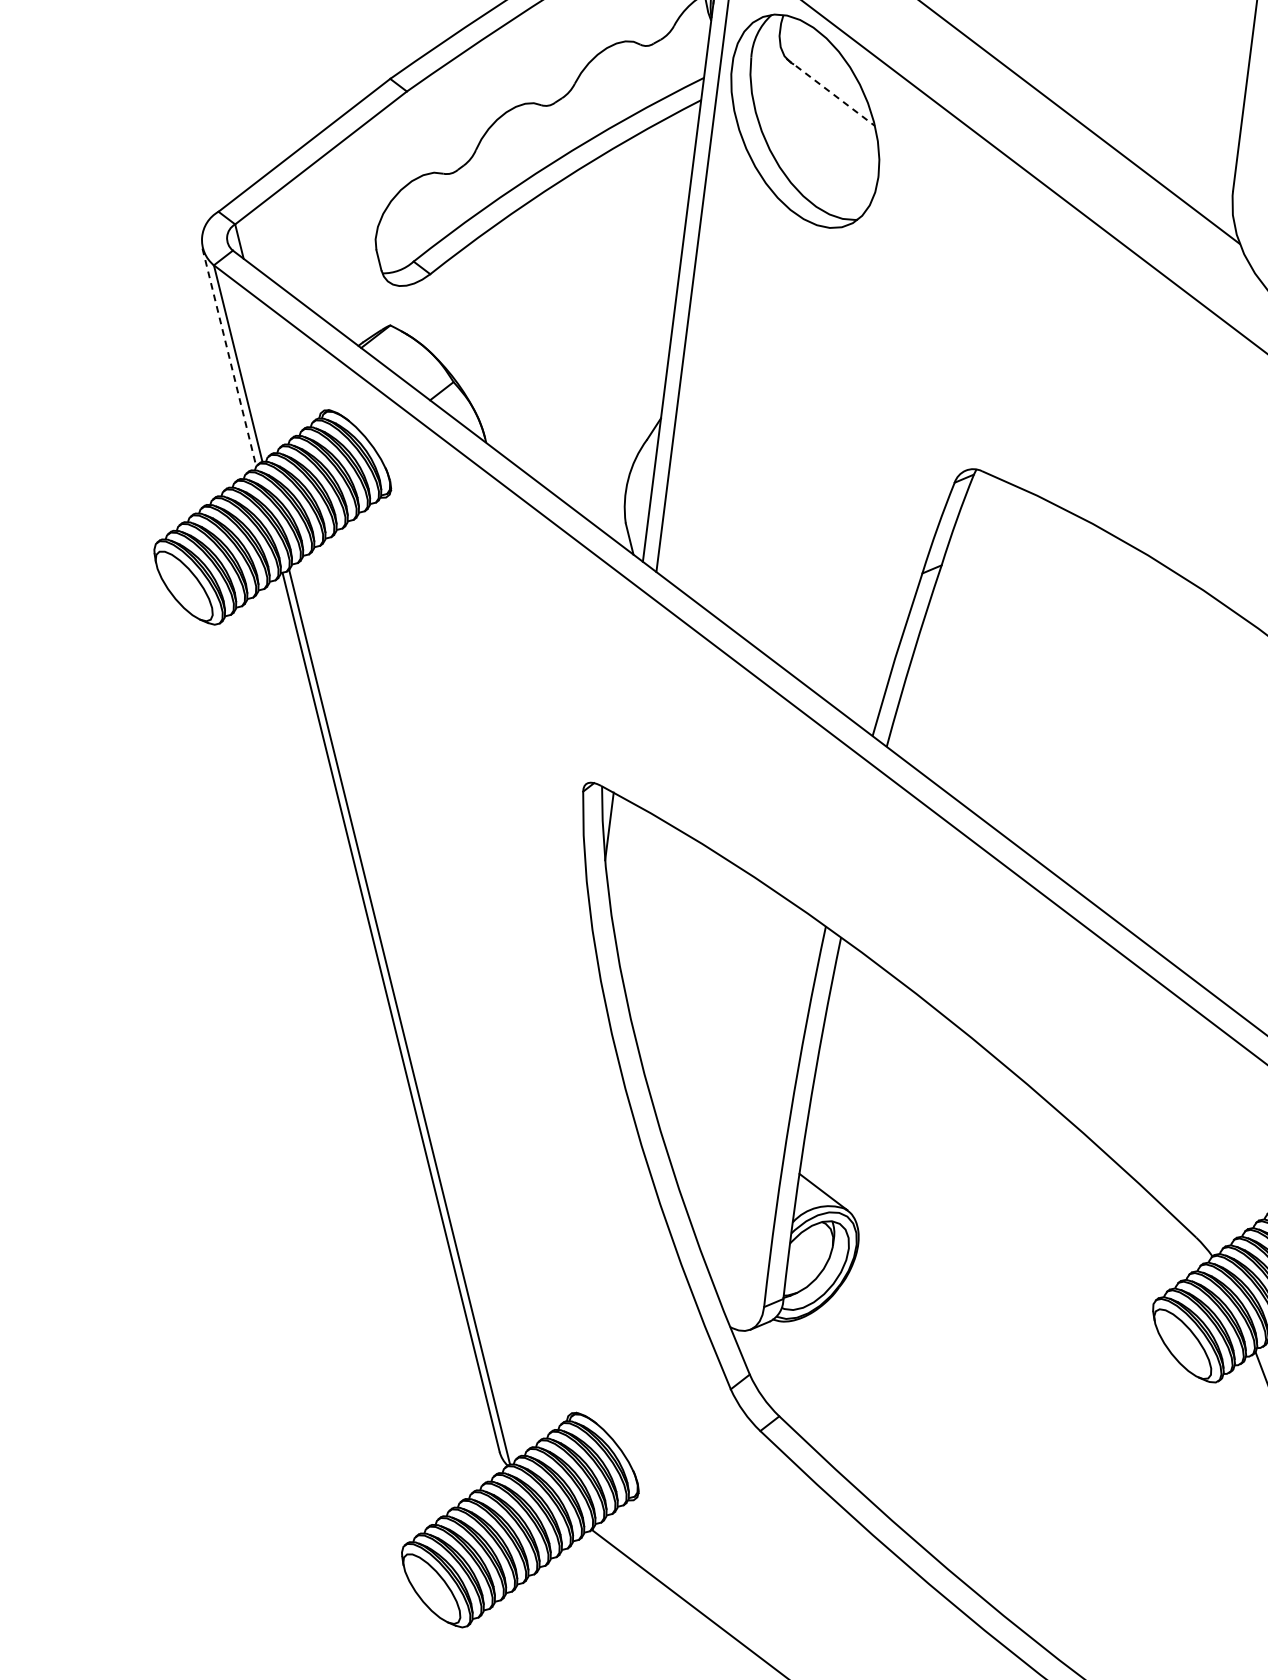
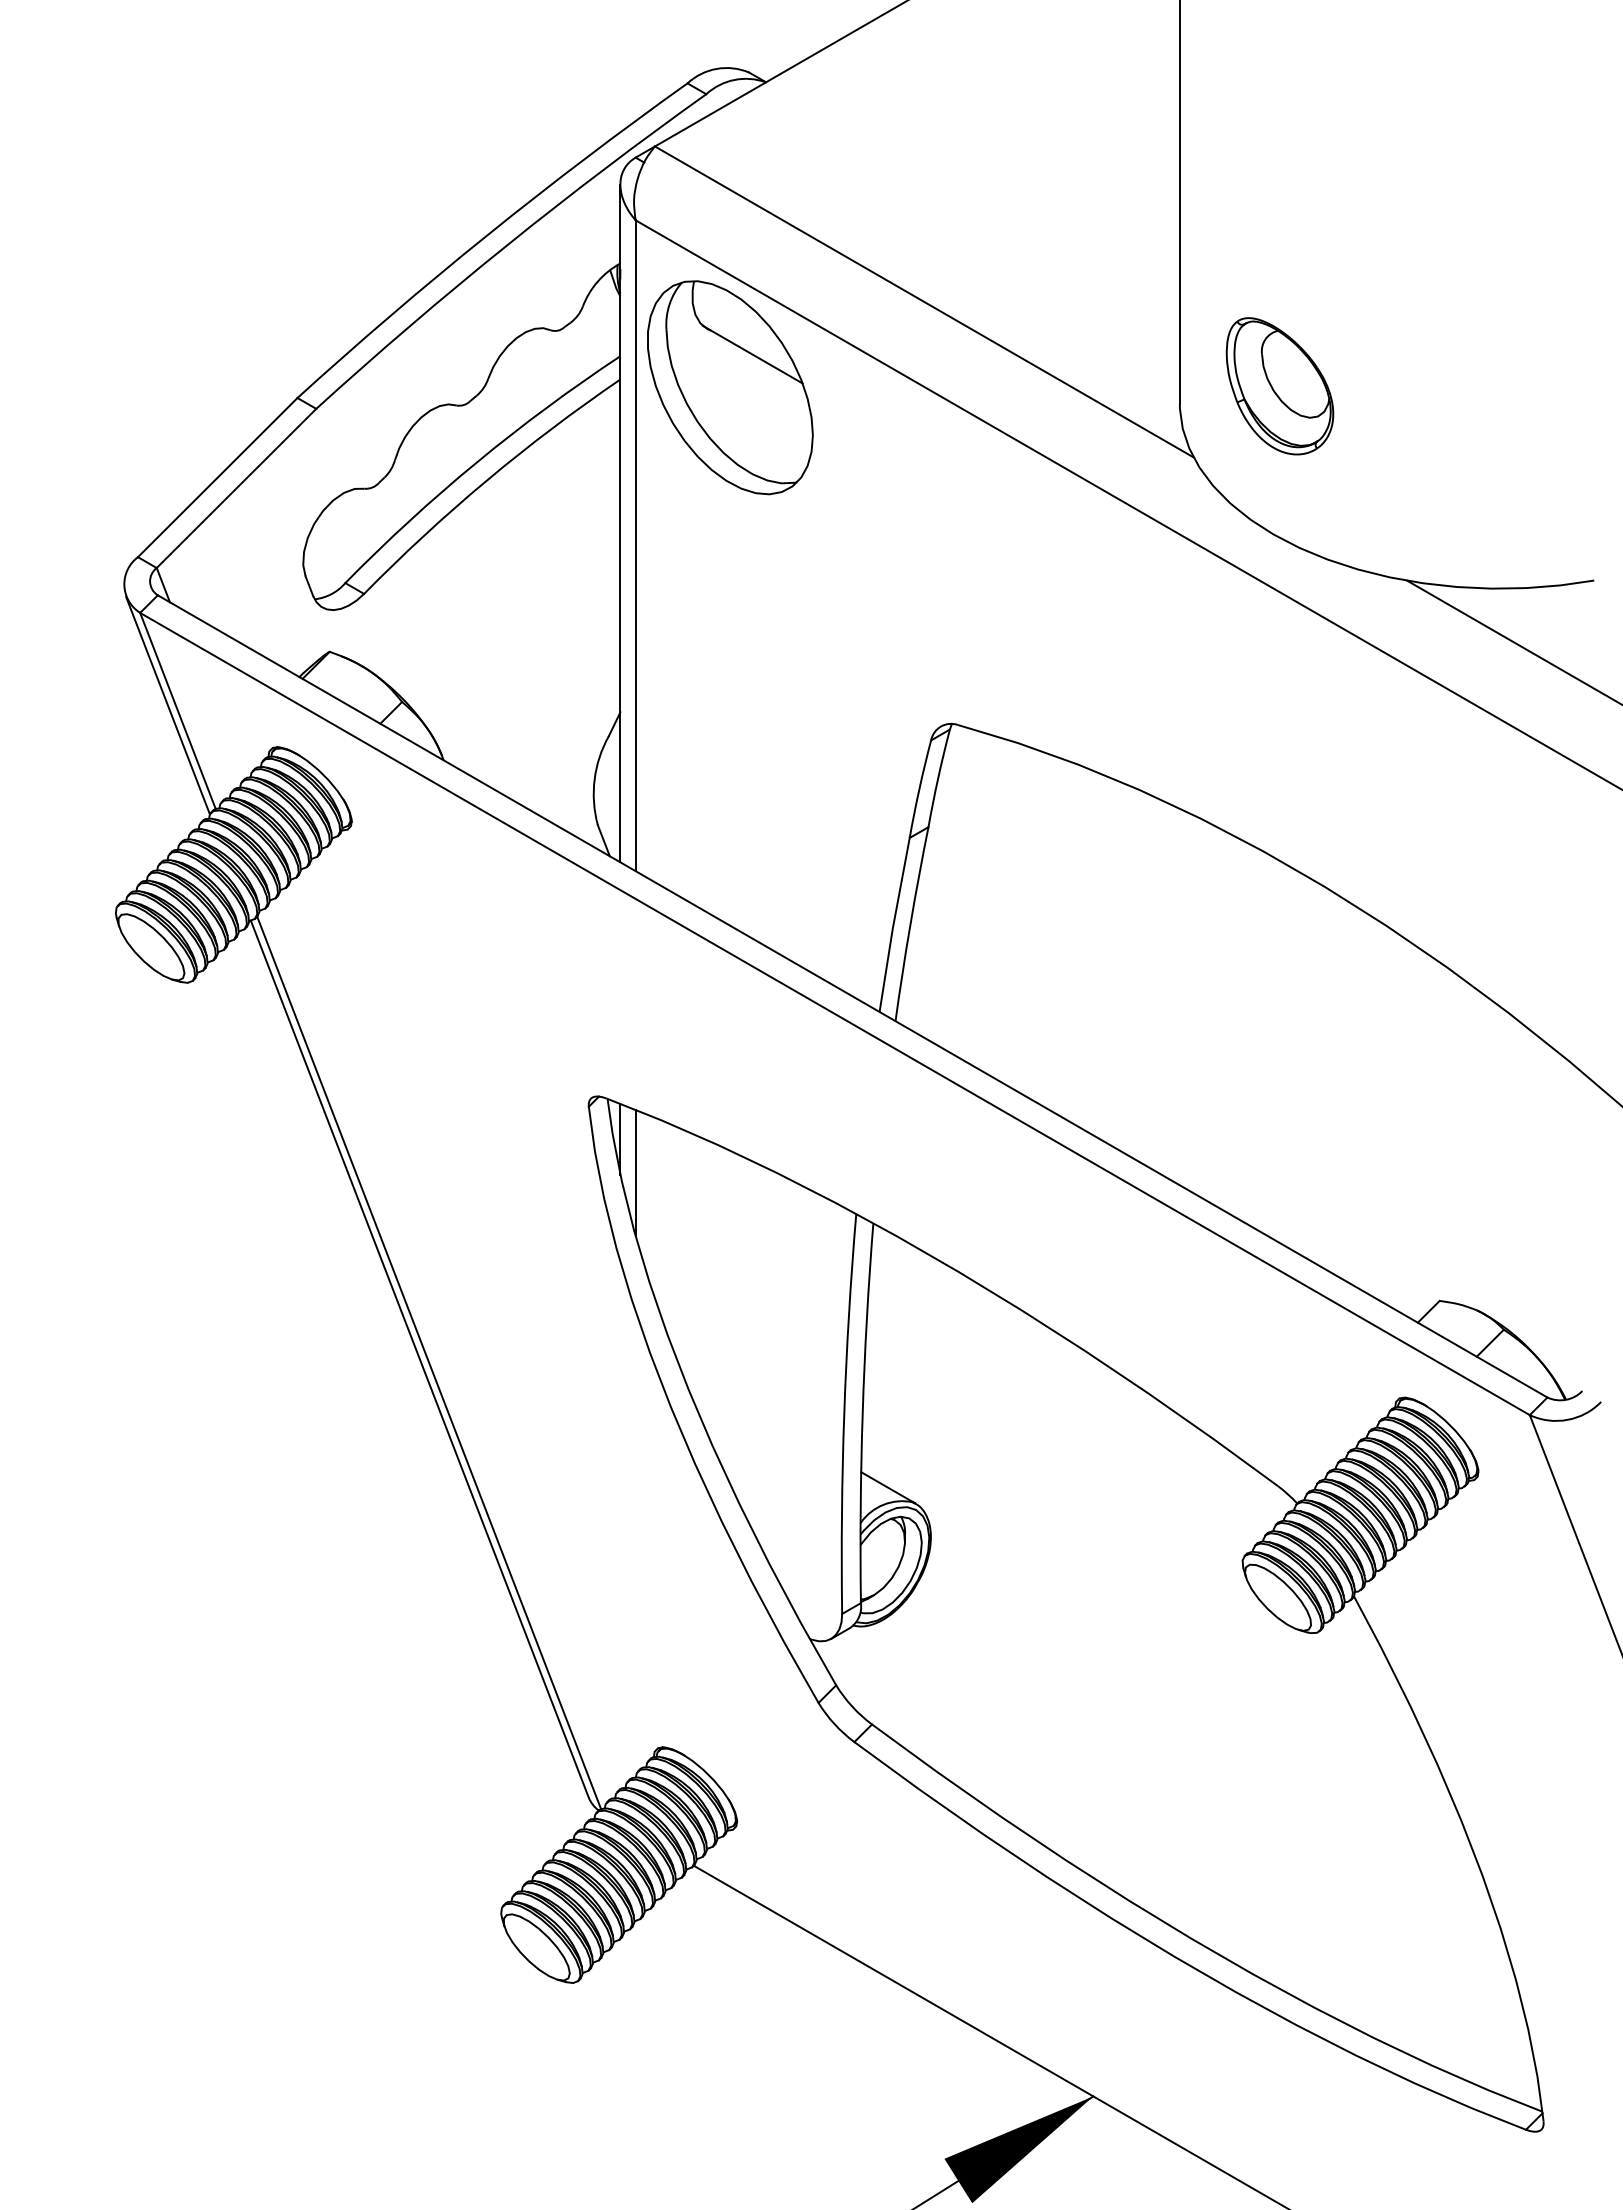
line: (830, 92) -> (752, 354), dashed -> solid
line: (229, 358) -> (168, 706), dashed -> solid
line: (619, 860) -> (635, 1172), added

